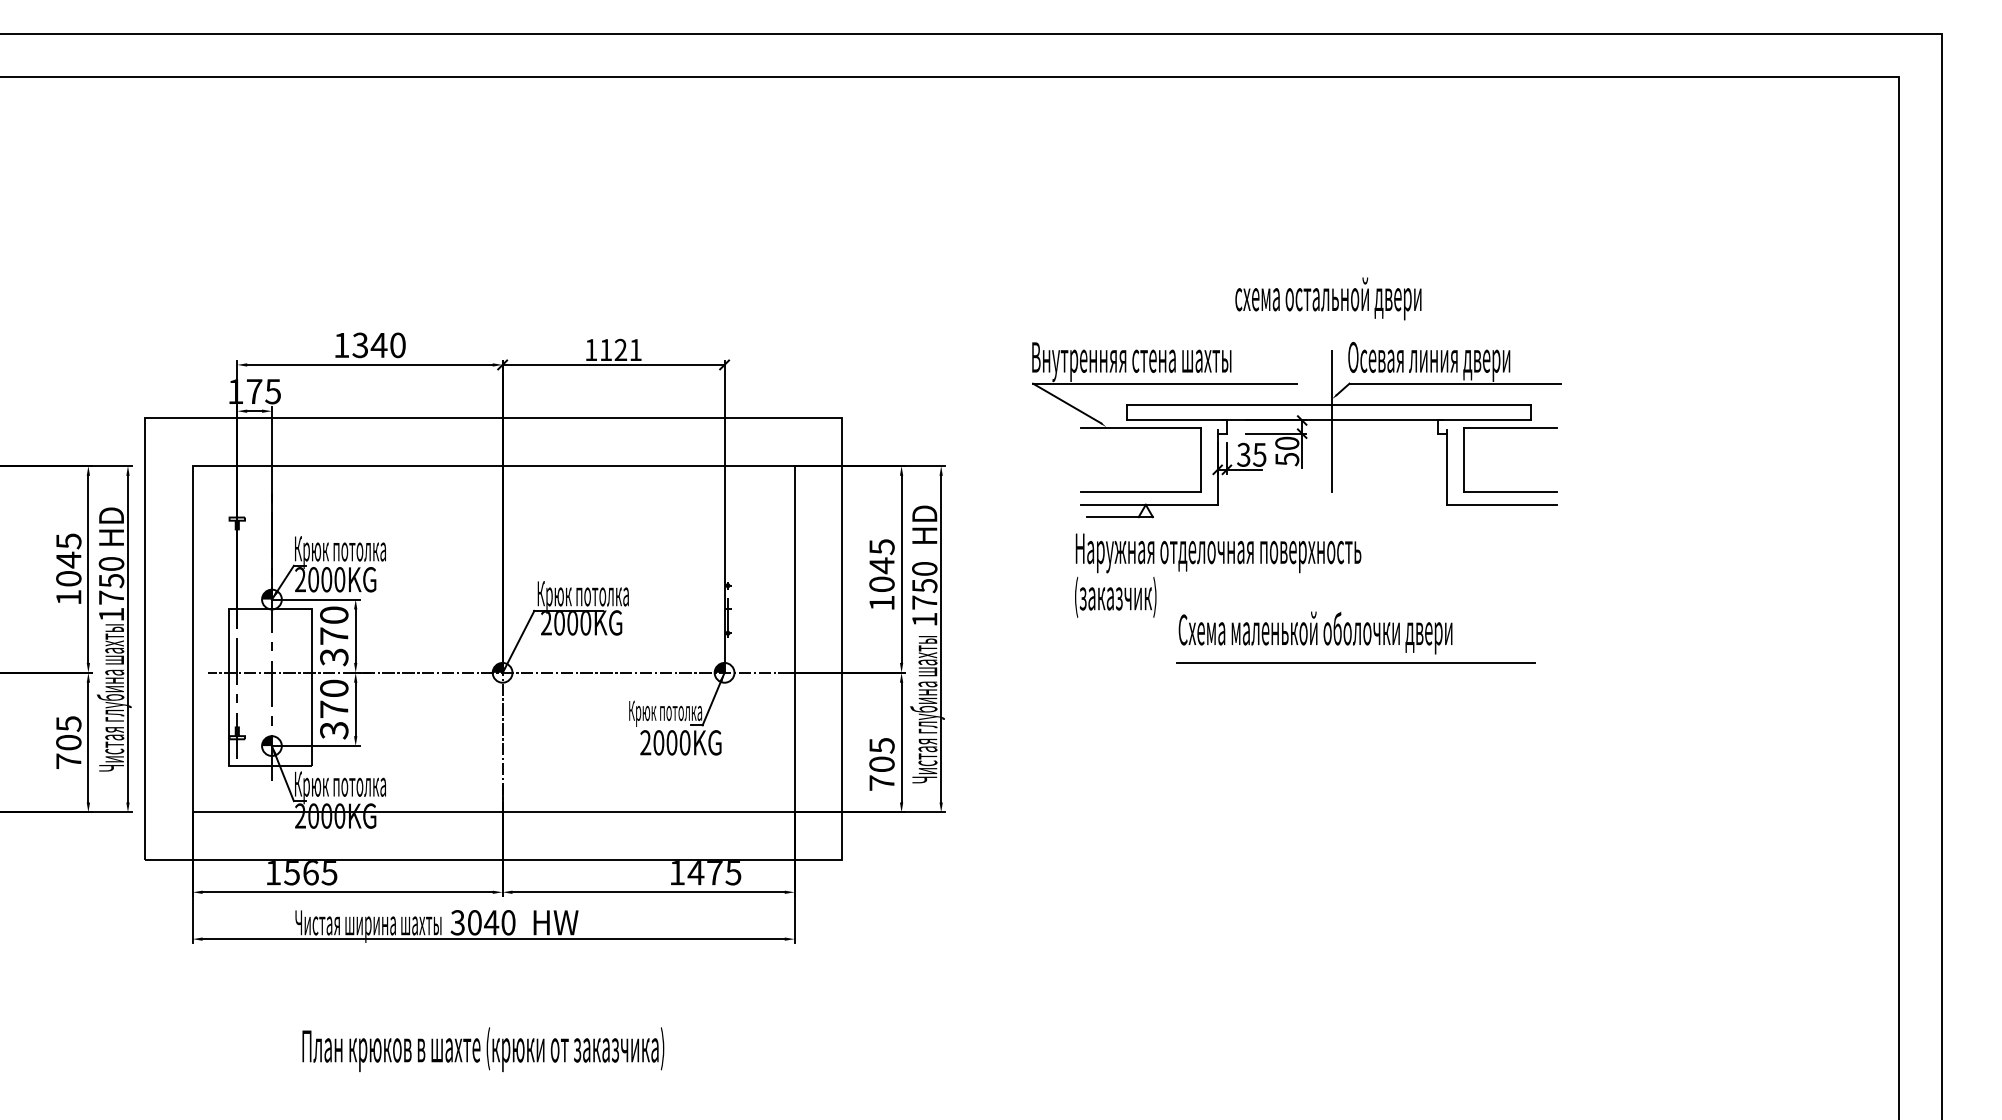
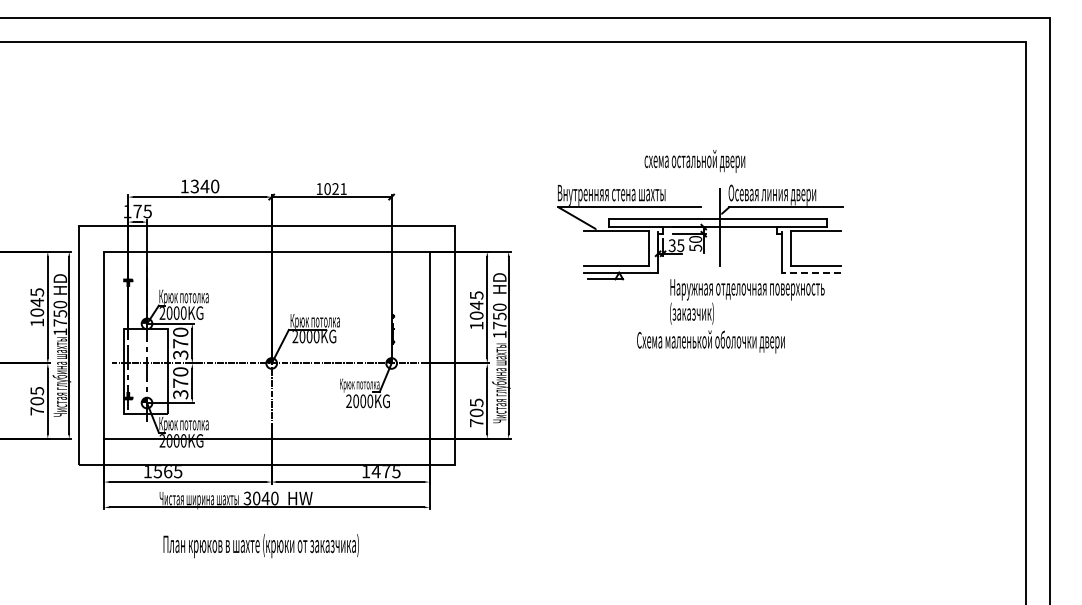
text: (1327, 299) -> (694, 161), moved
text: (605, 350) -> (327, 189), 1121 -> 1021
line: (1501, 504) -> (811, 272), solid -> dashed
text: (1218, 574) -> (747, 301), moved
line: (1355, 663) -> (732, 358), removed
text: (481, 1050) -> (260, 546), moved

